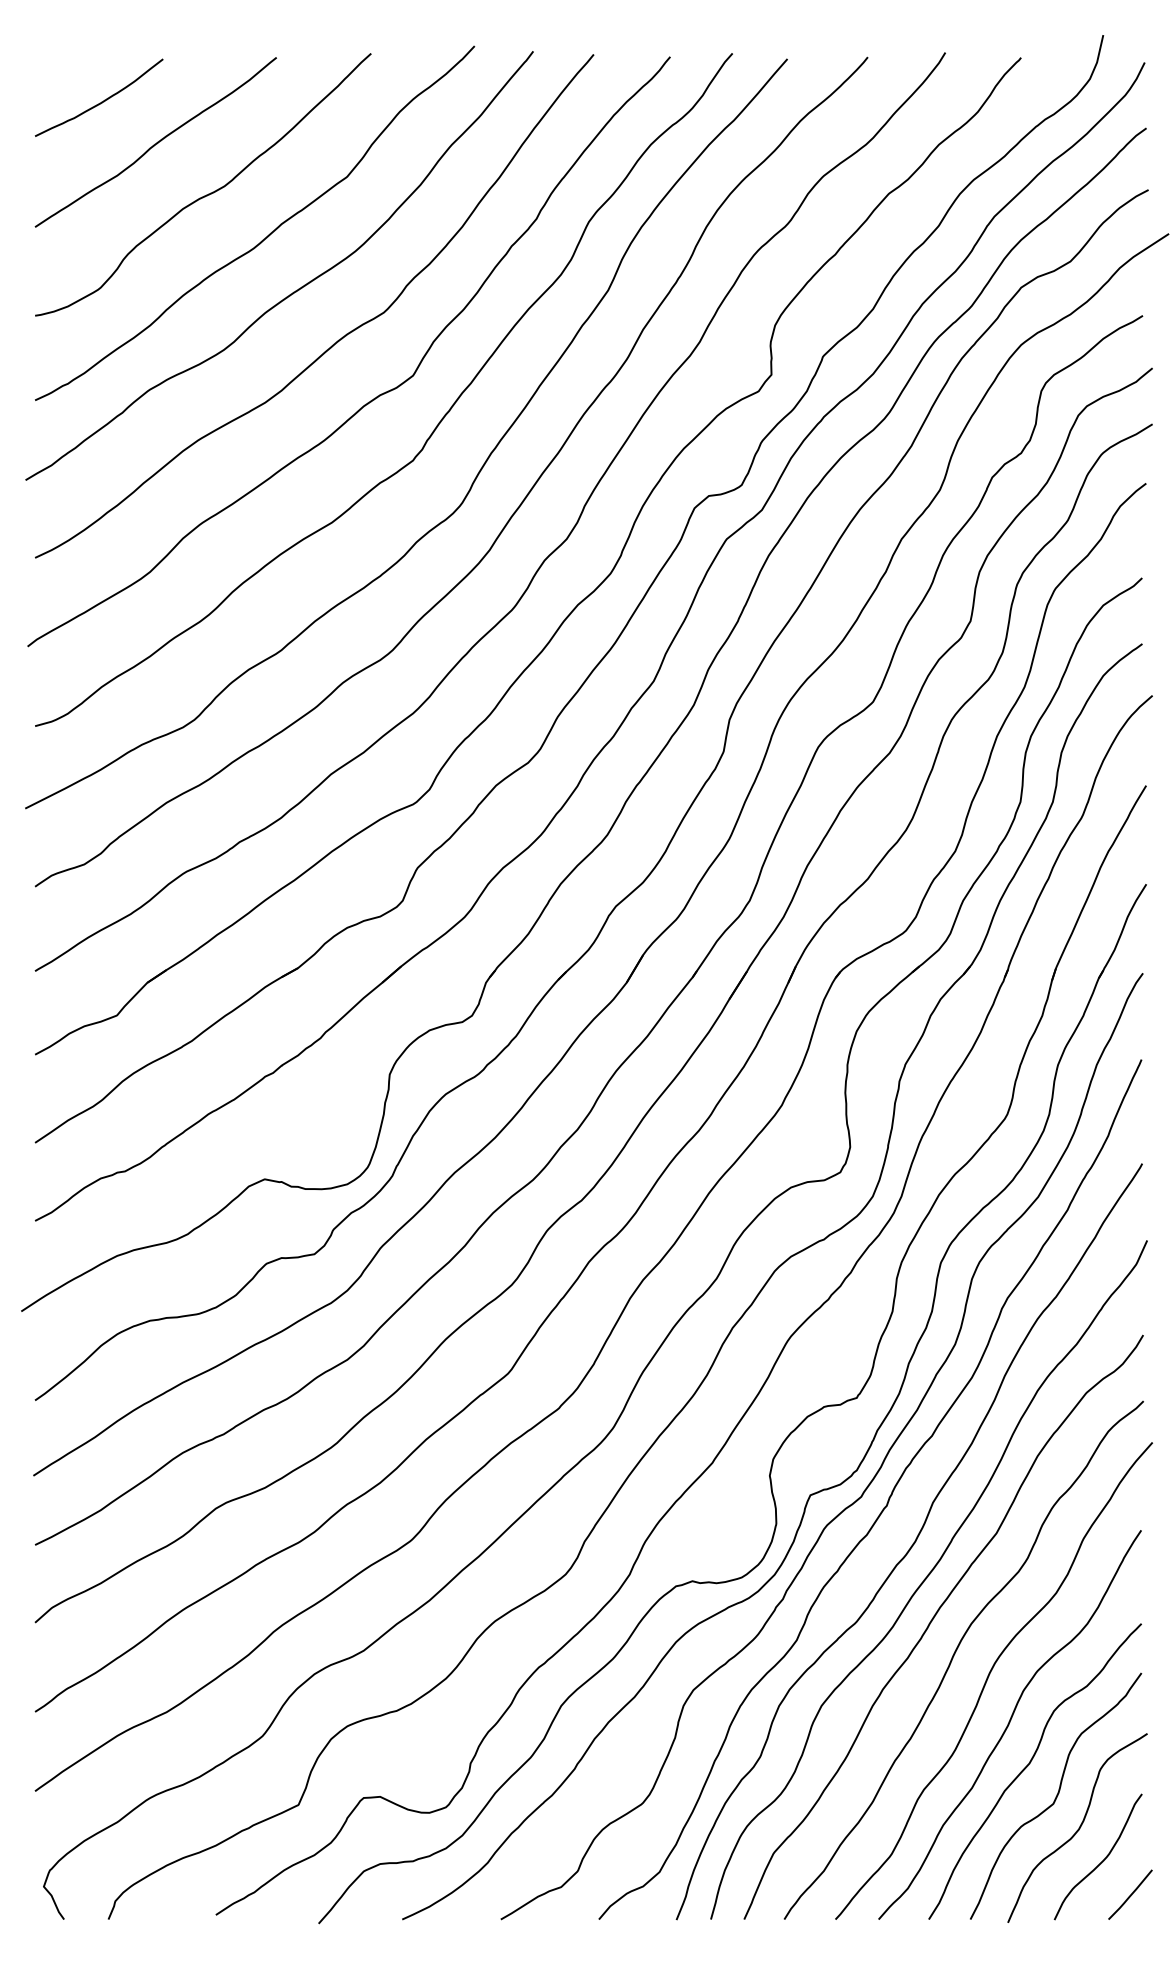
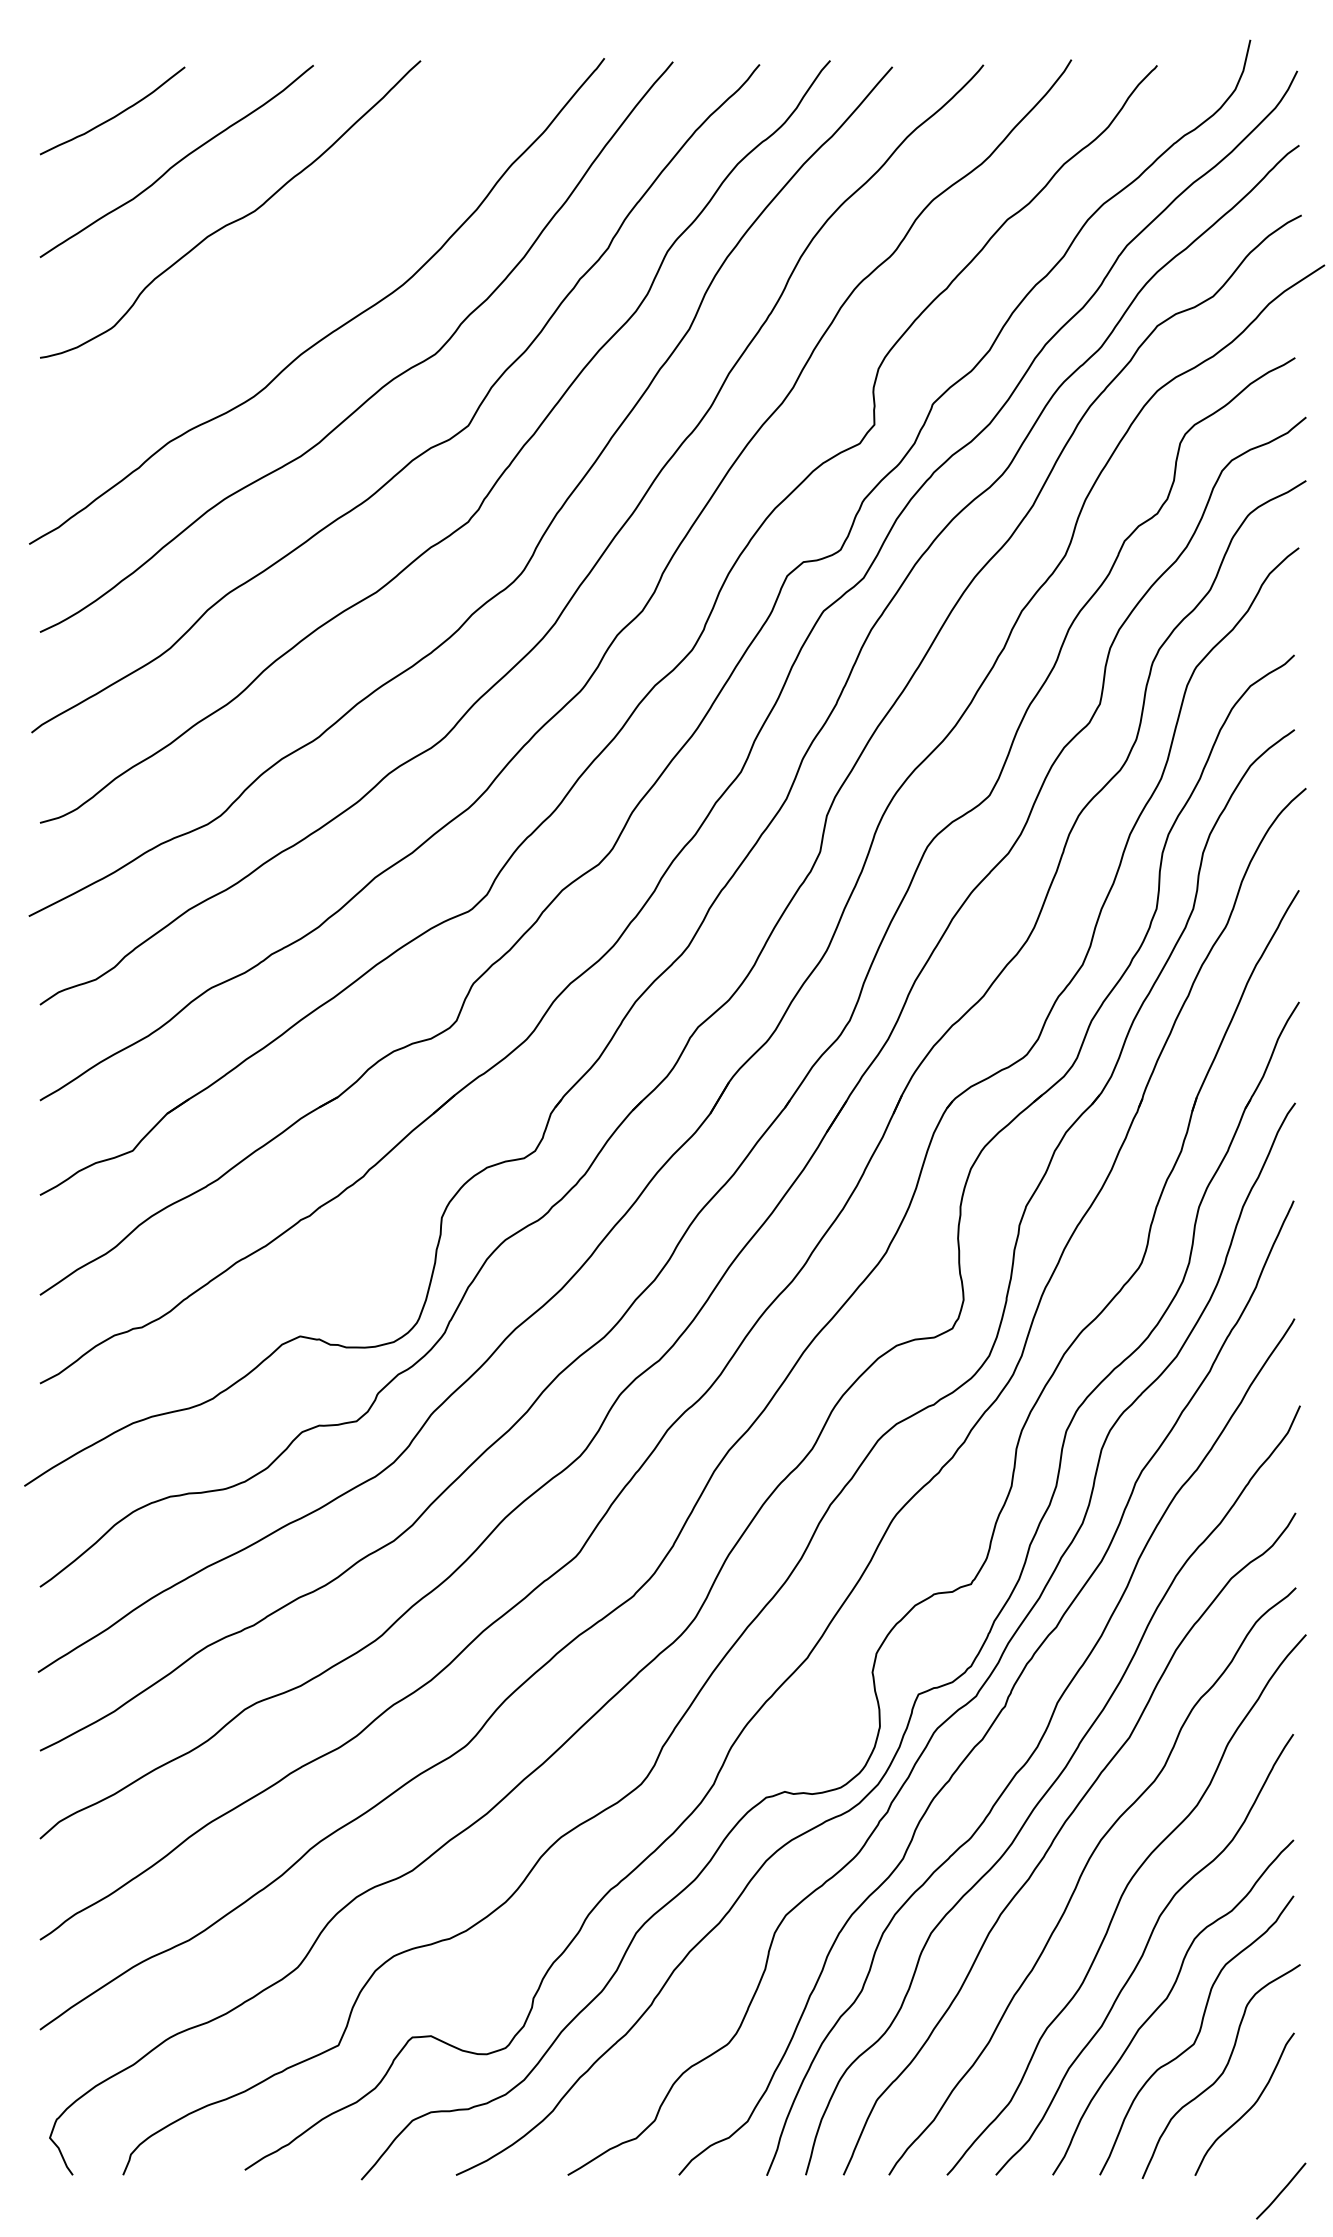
curve: (267, 235) -> (303, 266), removed
curve: (1130, 1894) -> (1281, 2190), moved

